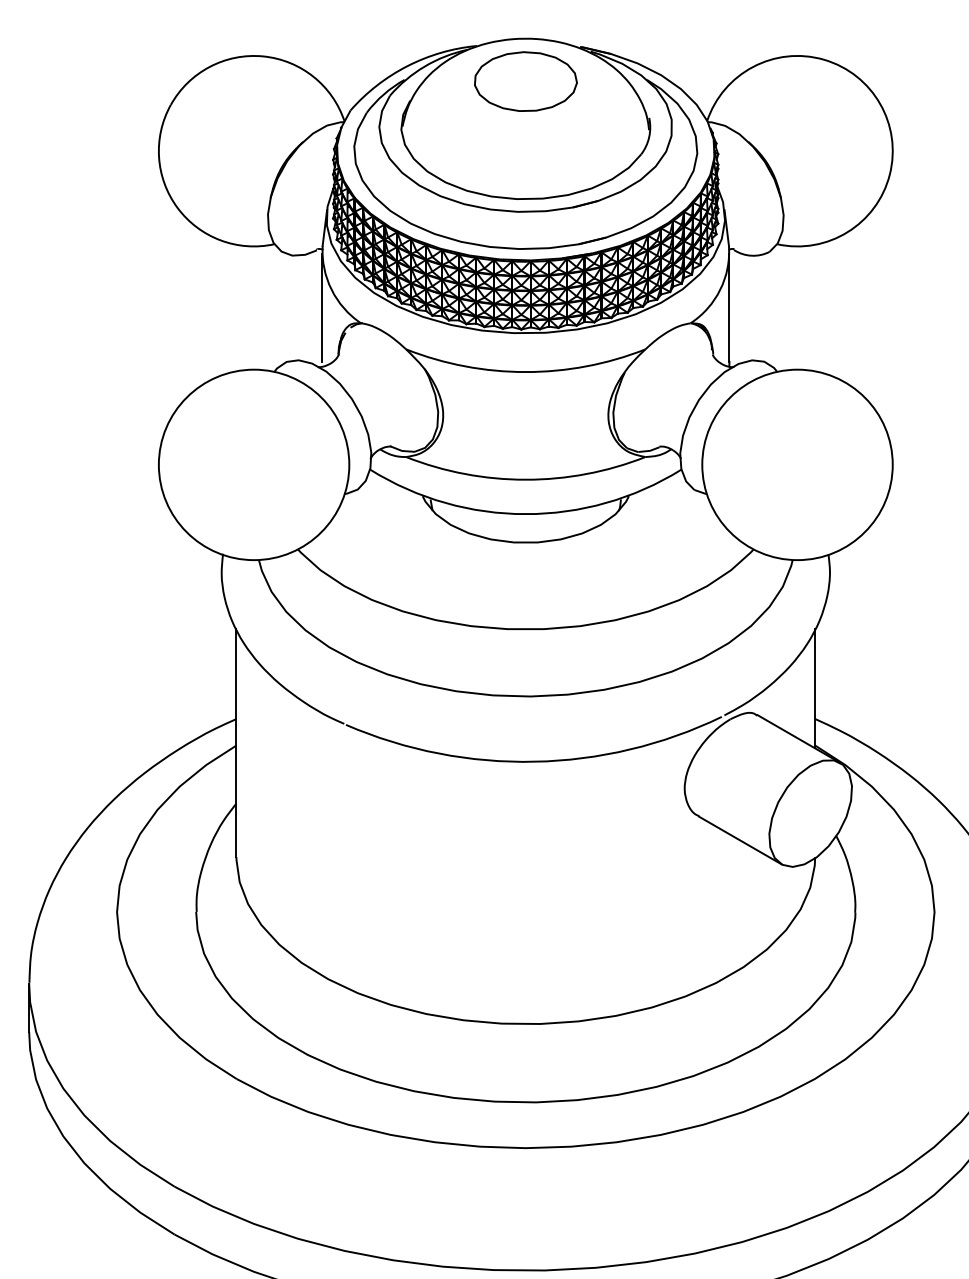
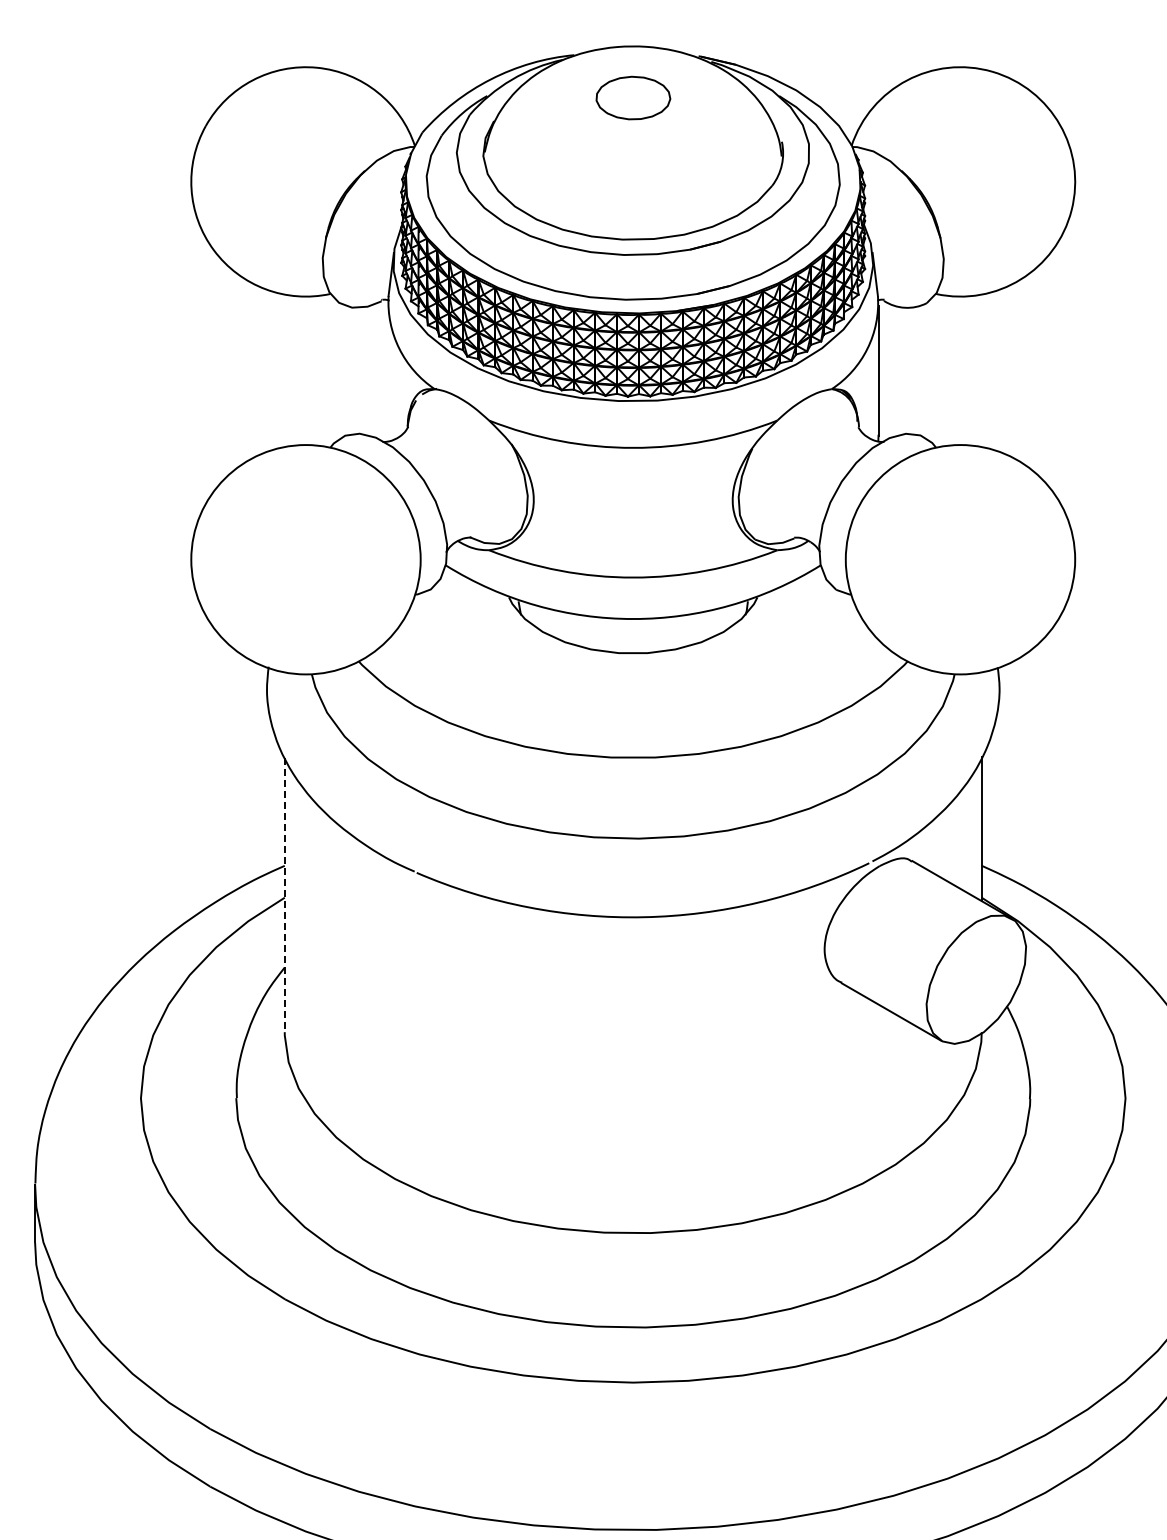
part: (526, 81) -> (633, 97), size x0.6
line: (321, 307) -> (387, 370), removed
line: (236, 743) -> (284, 895), solid -> dashed

